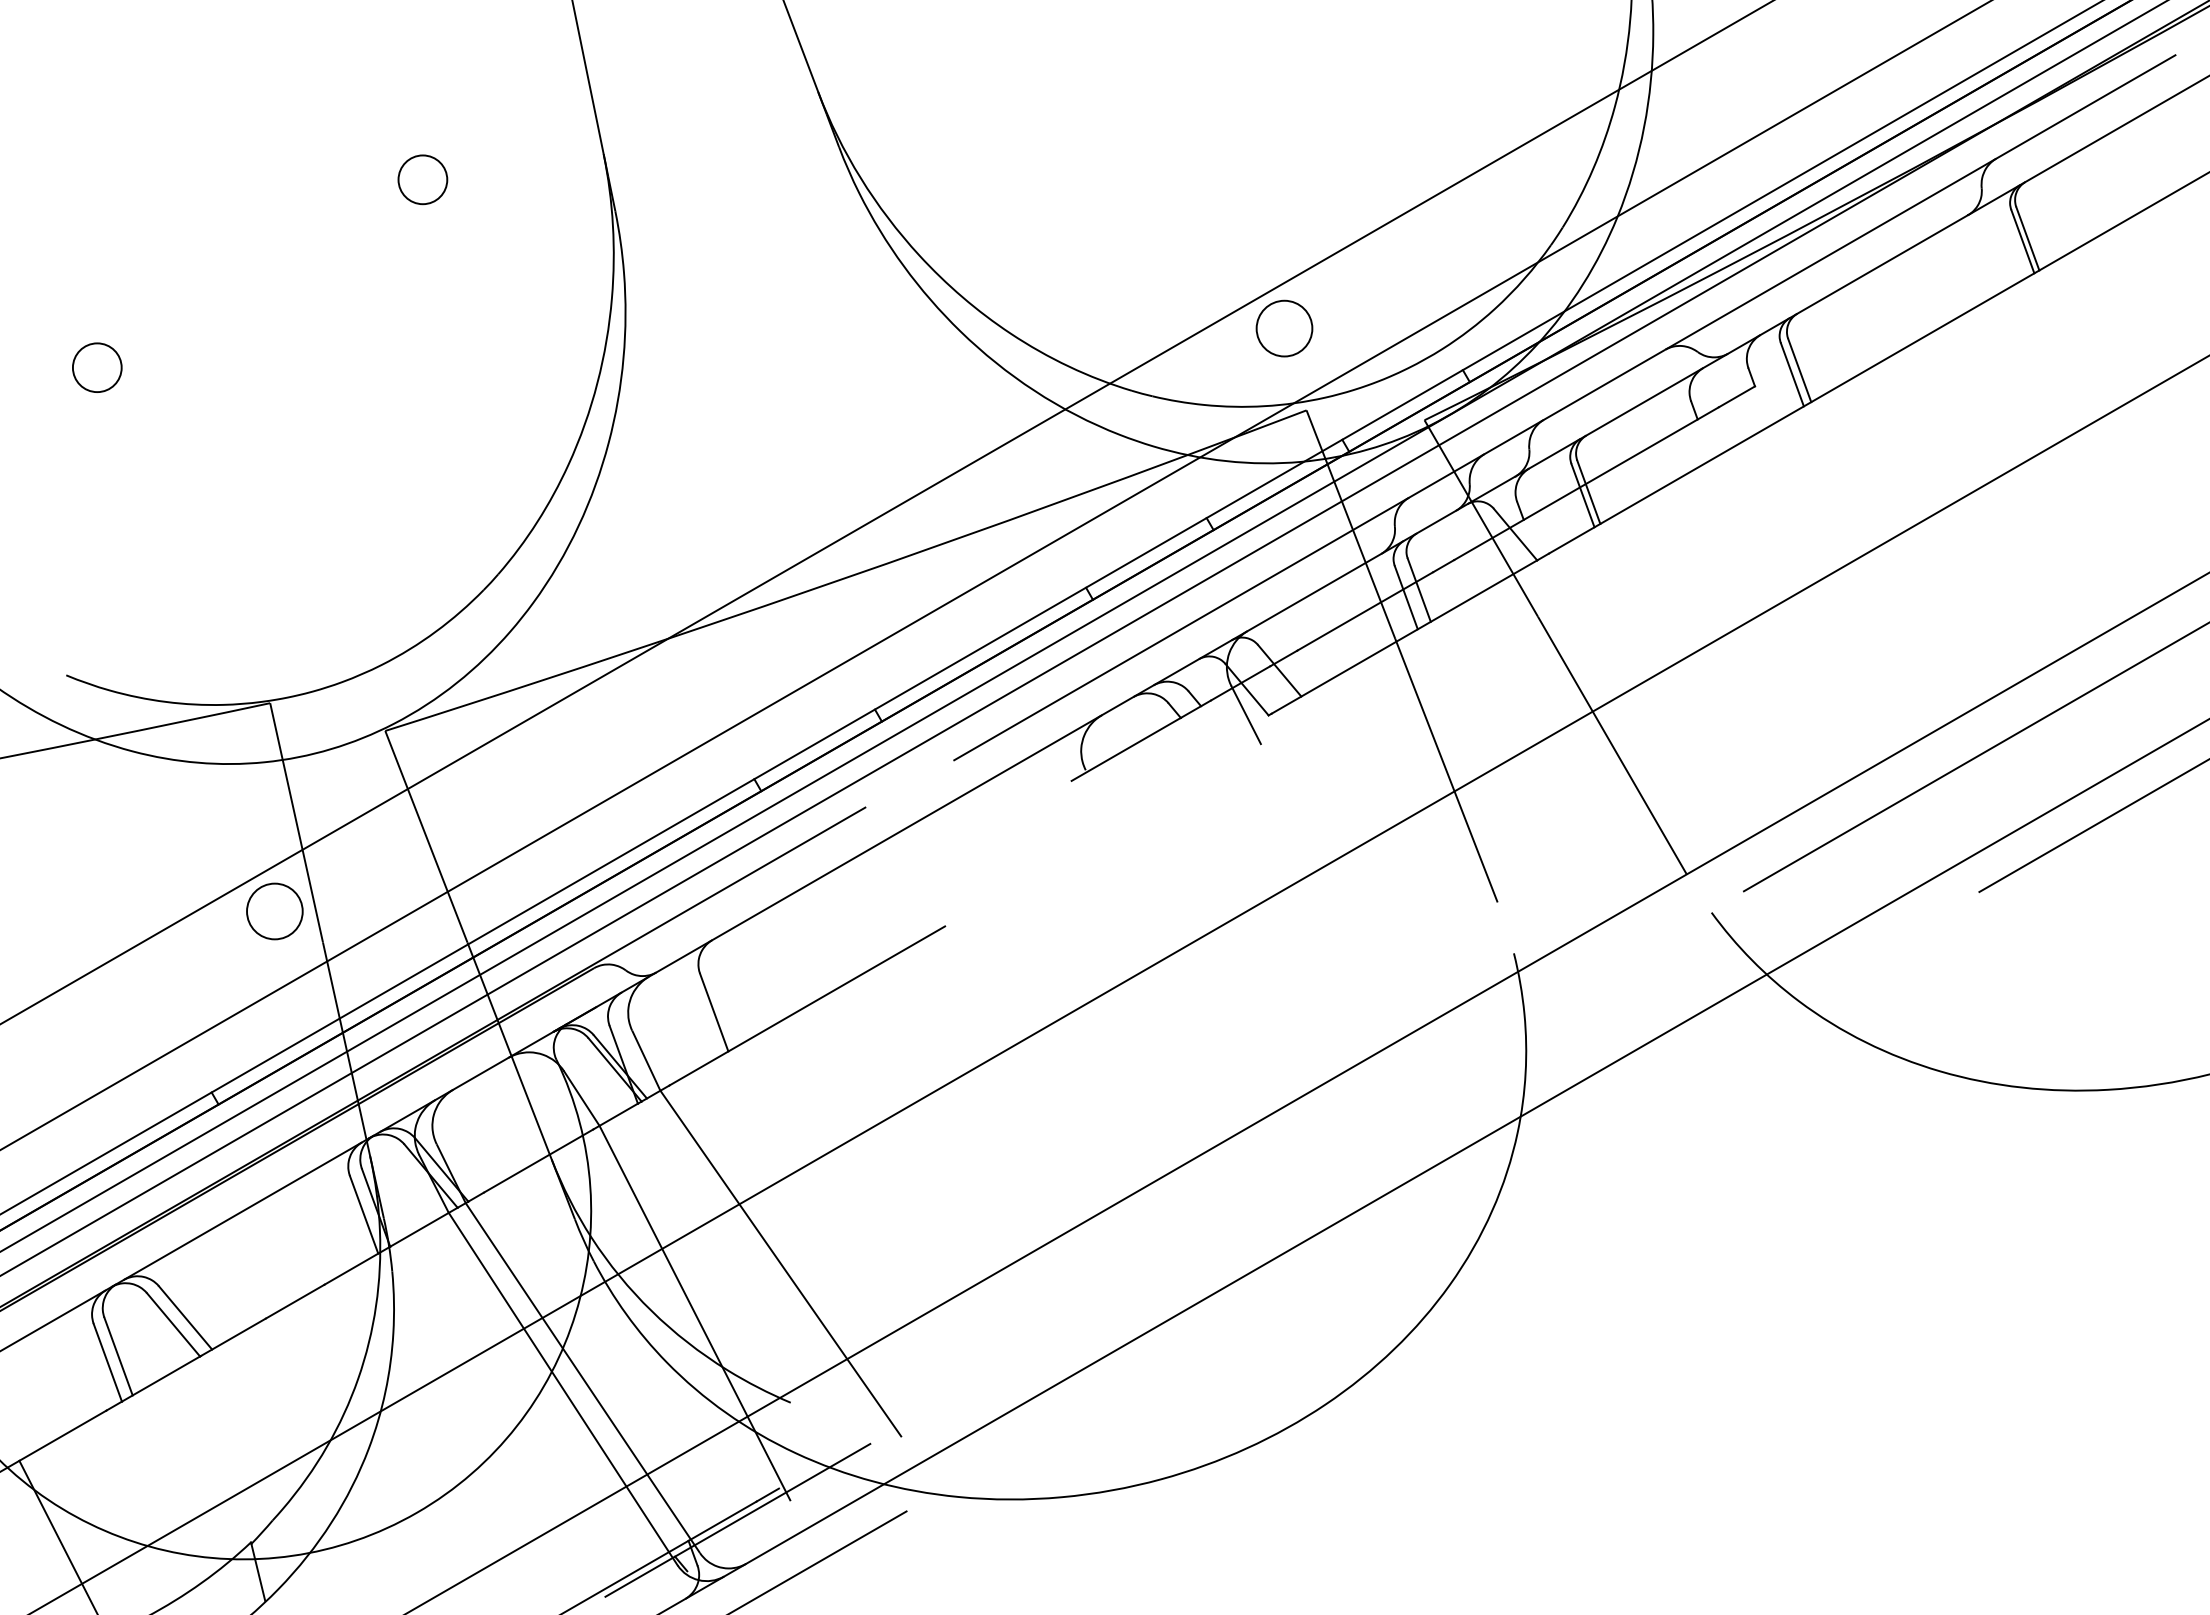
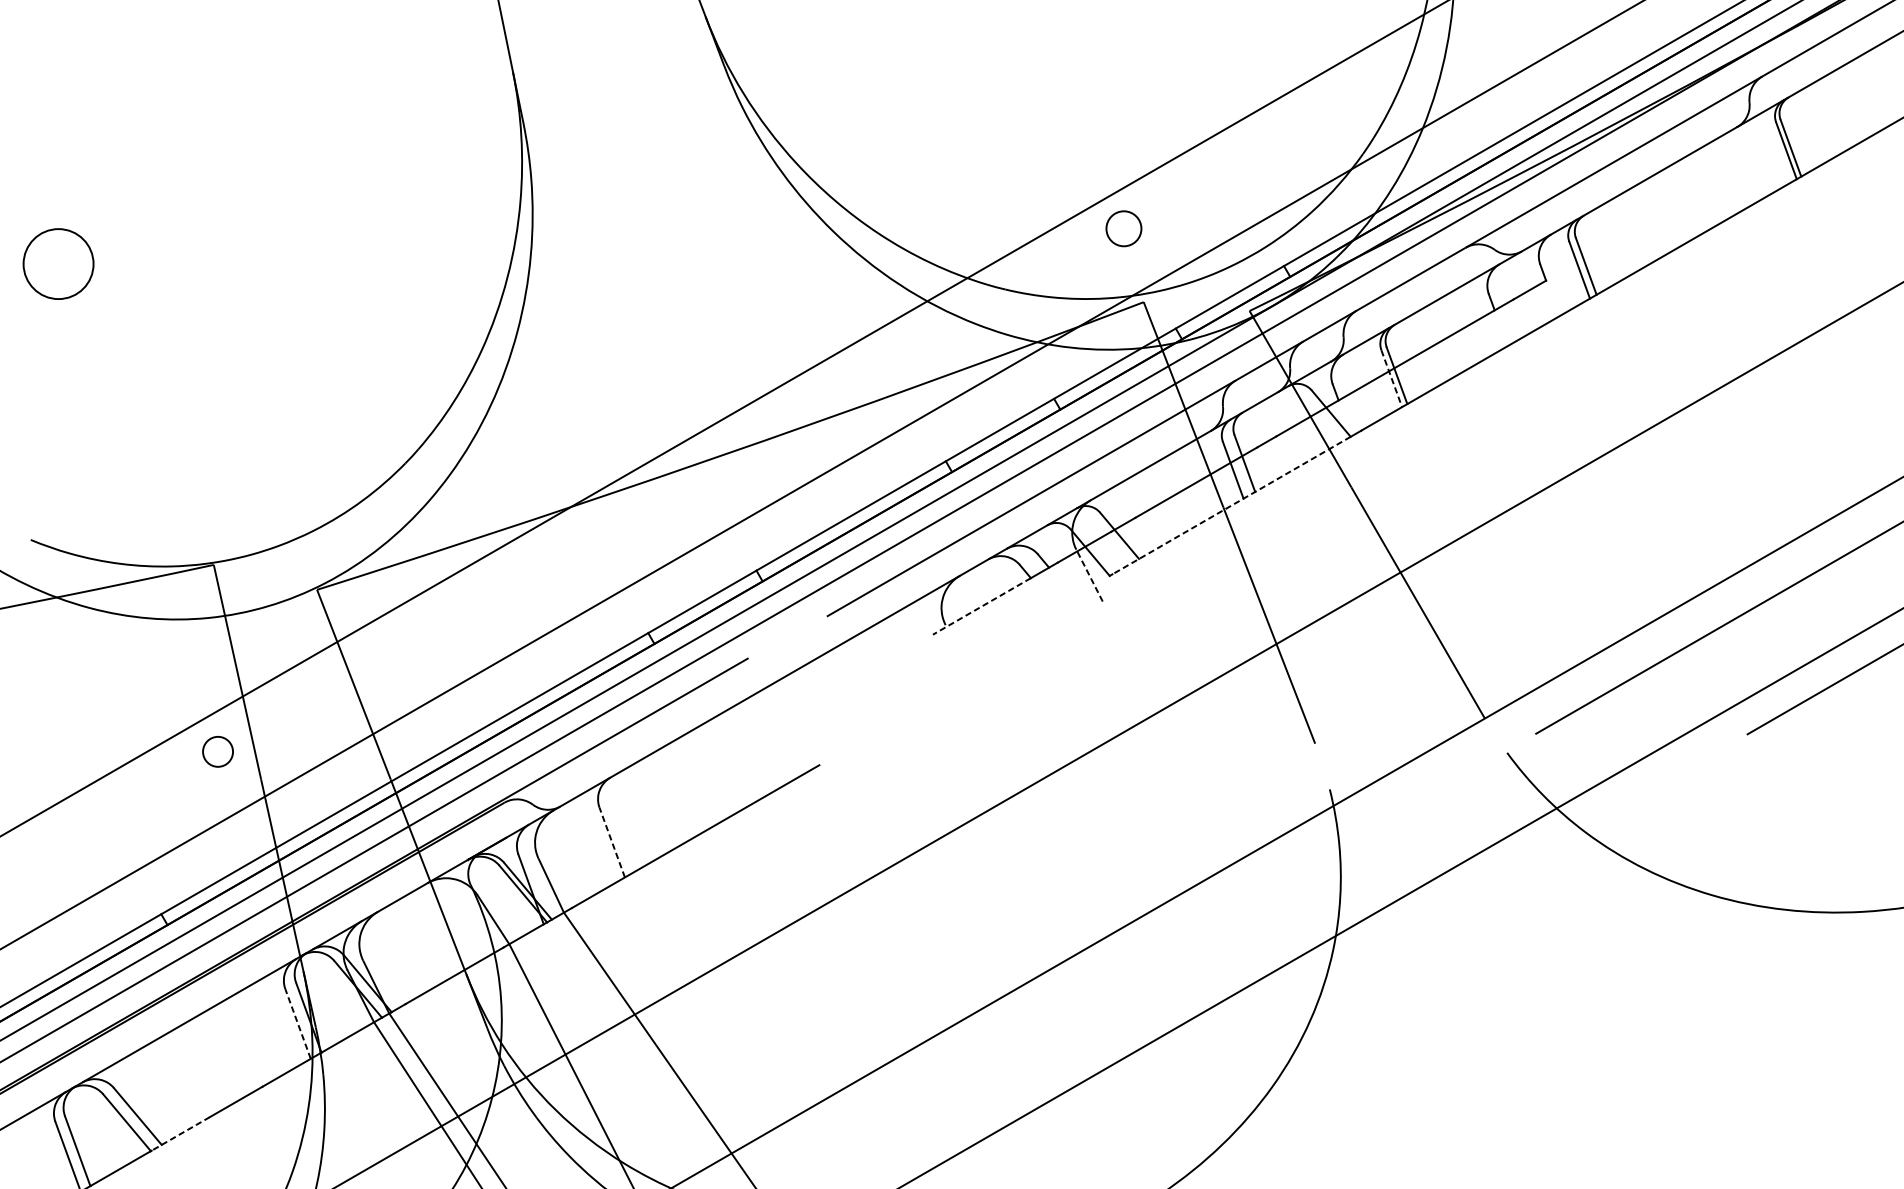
circle: (422, 179) -> (350, 95), removed
circle: (1284, 328) -> (1123, 228), size x0.7
circle: (97, 367) -> (58, 263), size x1.6
line: (1582, 495) -> (1391, 378), solid -> dashed
line: (1404, 637) -> (1231, 505), solid -> dashed
line: (1245, 714) -> (1088, 575), solid -> dashed
line: (1125, 749) -> (981, 606), solid -> dashed
circle: (274, 911) -> (217, 751), size x0.6
line: (714, 1012) -> (612, 842), solid -> dashed
line: (363, 1214) -> (297, 1023), solid -> dashed
line: (232, 1337) -> (179, 1134), solid -> dashed

